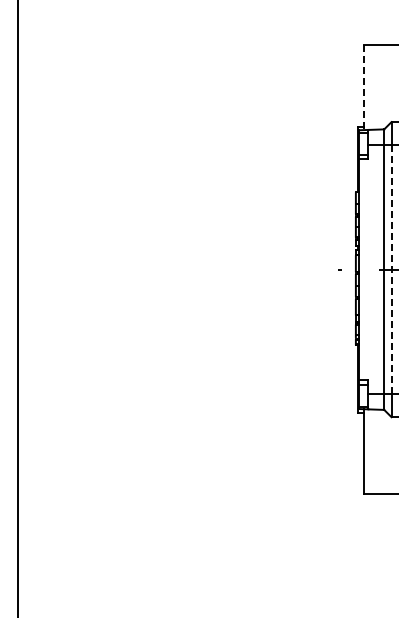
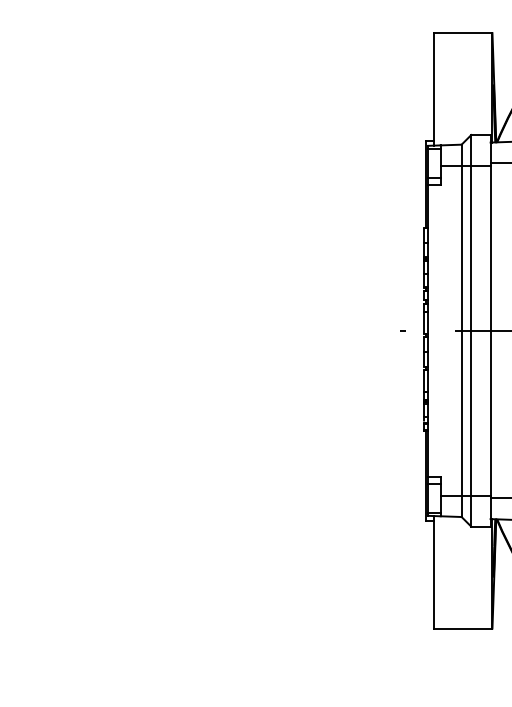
line: (363, 88) -> (434, 90), dashed -> solid
line: (391, 269) -> (471, 330), dashed -> solid

